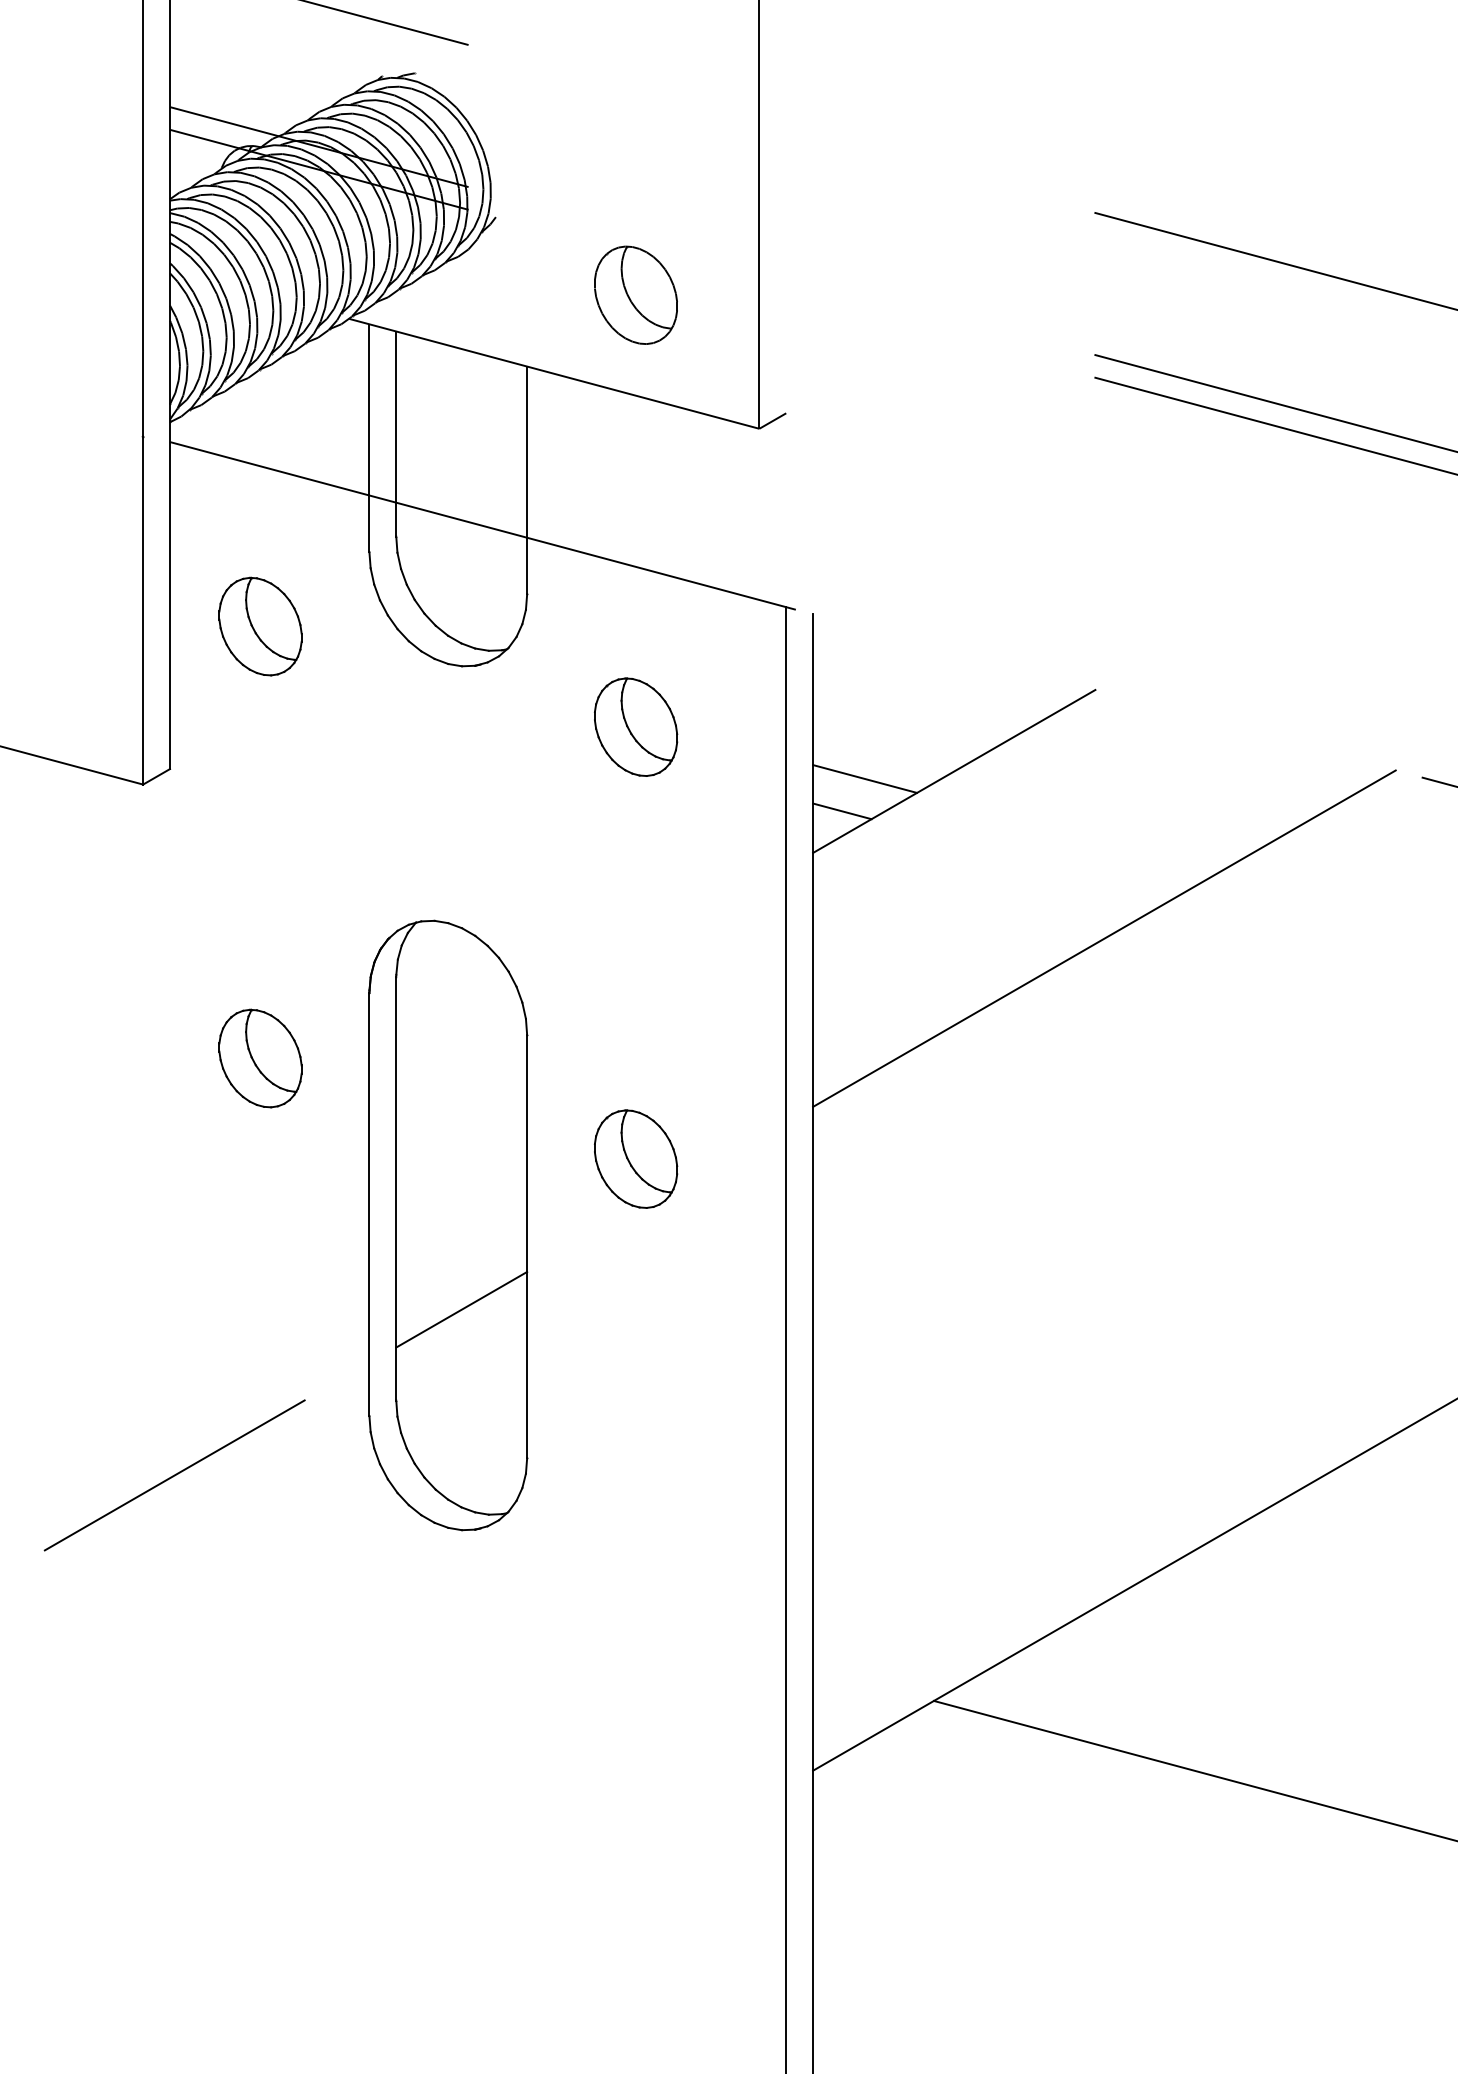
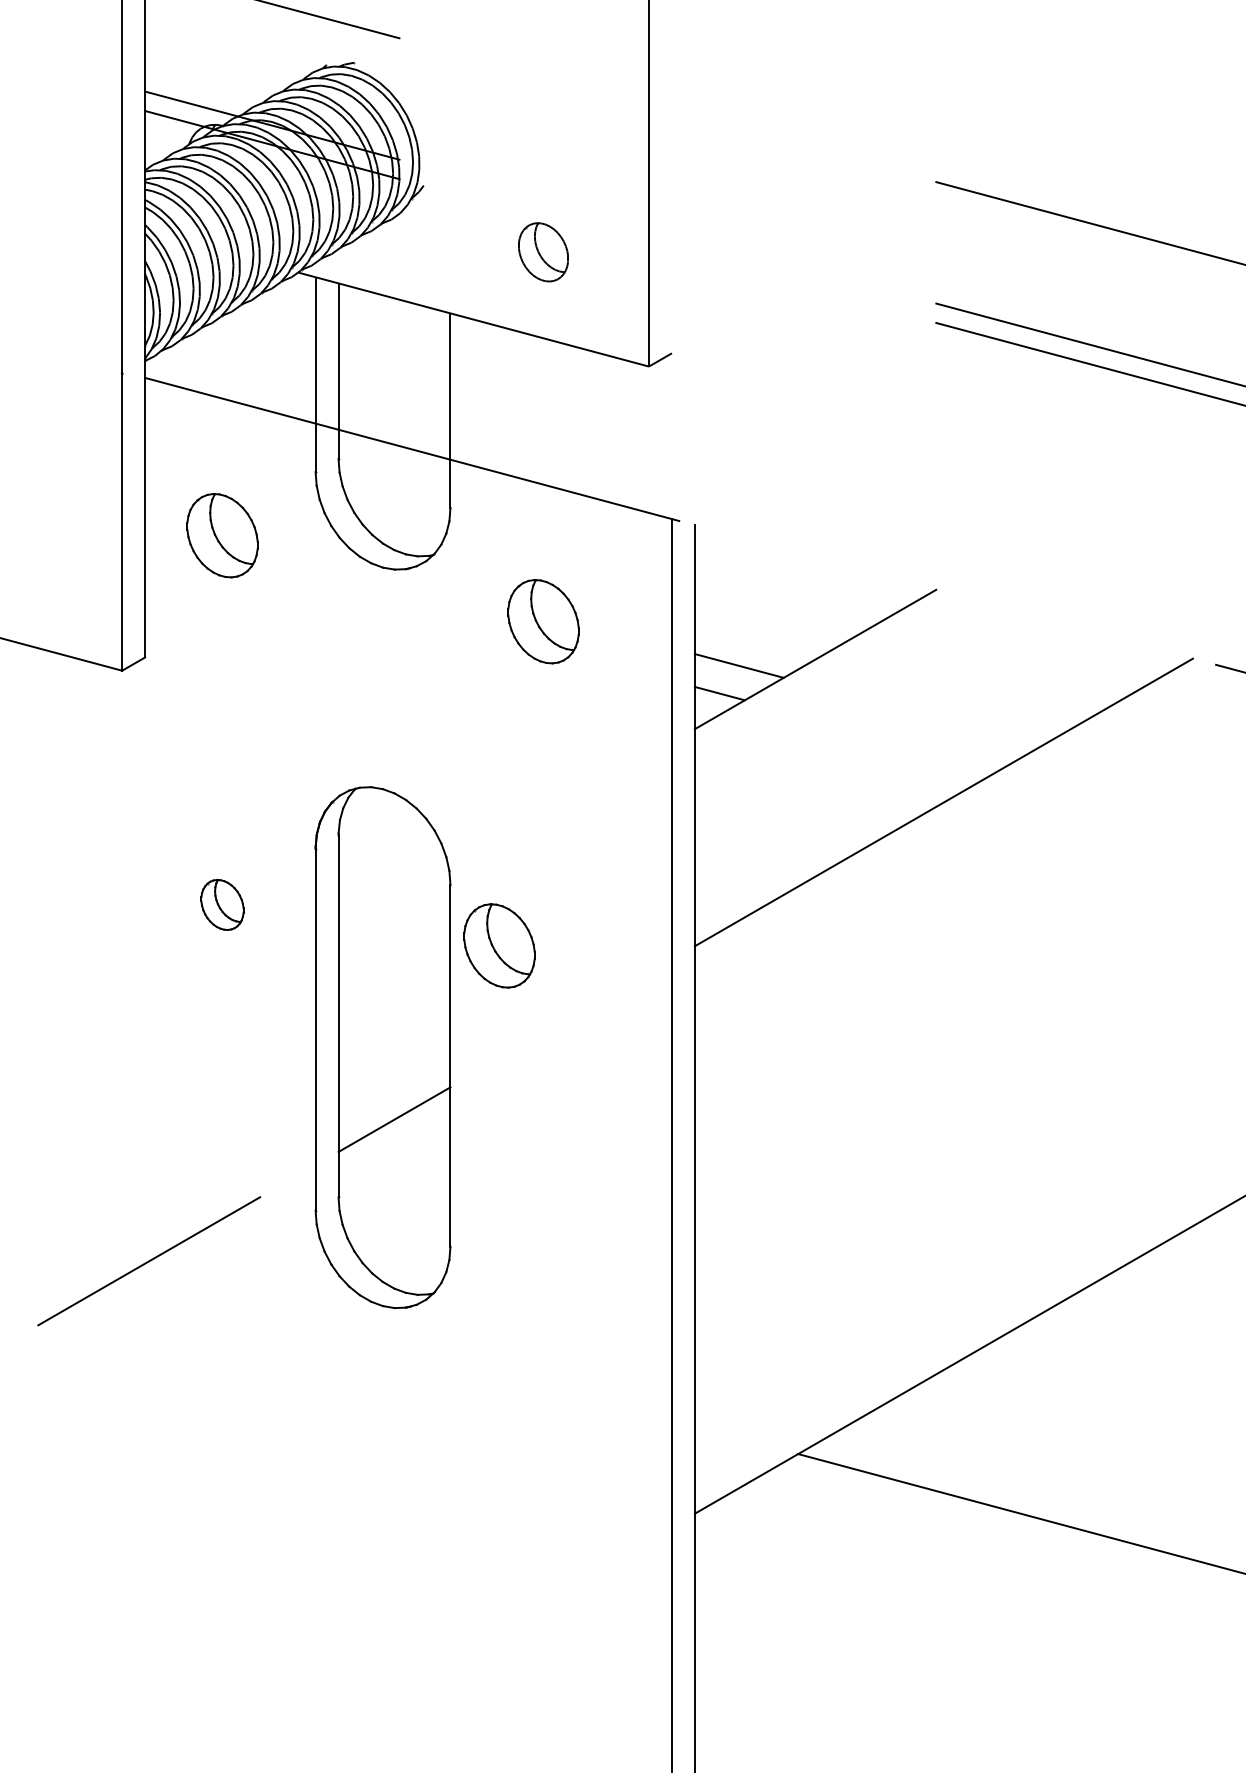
part: (636, 294) -> (543, 251), size x0.7
part: (260, 1058) -> (222, 904), size x0.6
part: (636, 1158) -> (499, 945), moved

